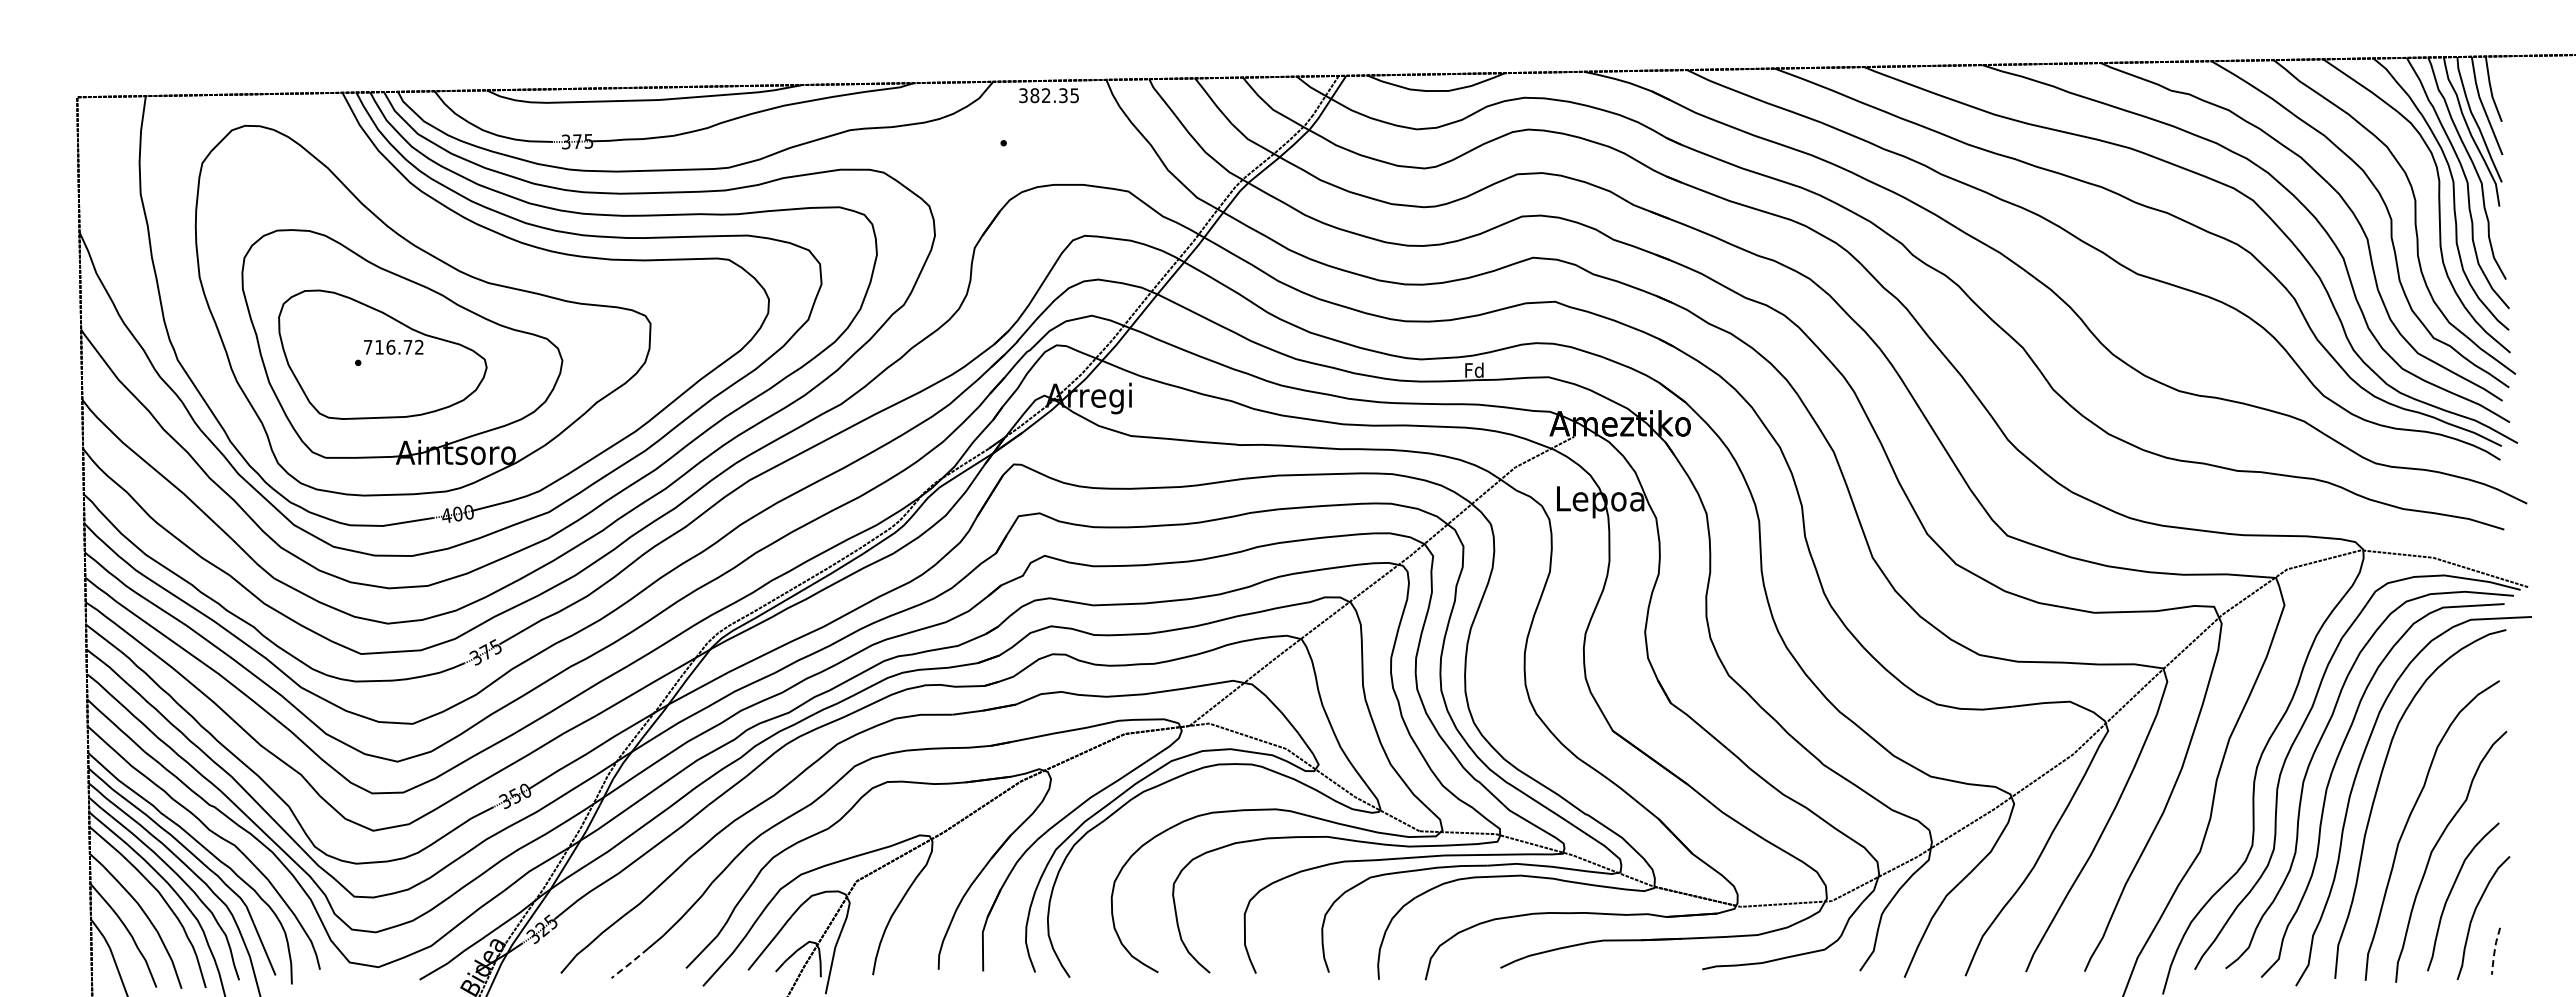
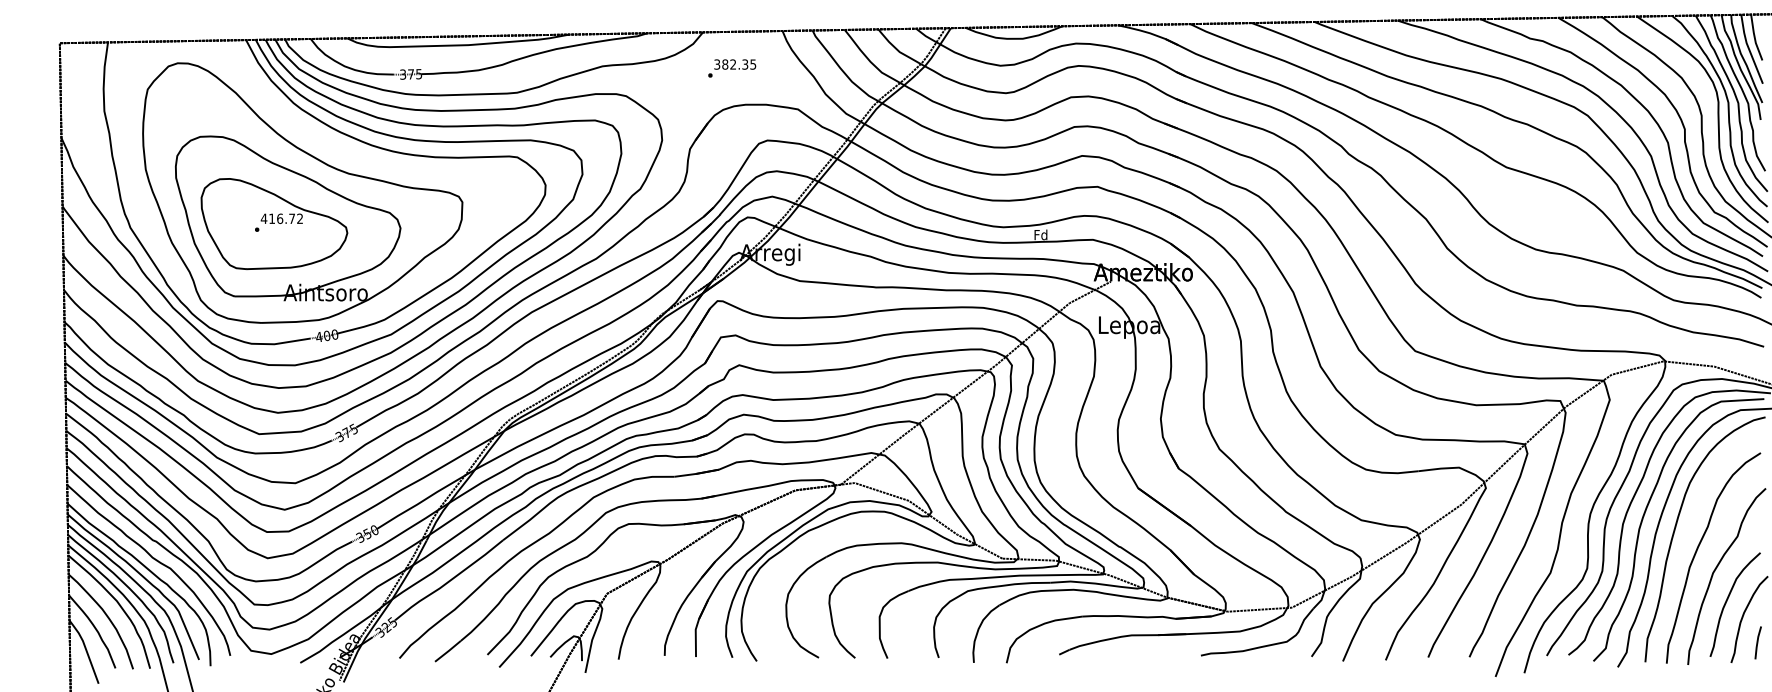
text: (1048, 95) -> (734, 64), moved
text: (367, 347) -> (263, 218), 716.72 -> 416.72
line: (2494, 951) -> (1757, 643), dashed -> solid
line: (630, 963) -> (448, 651), dashed -> solid

